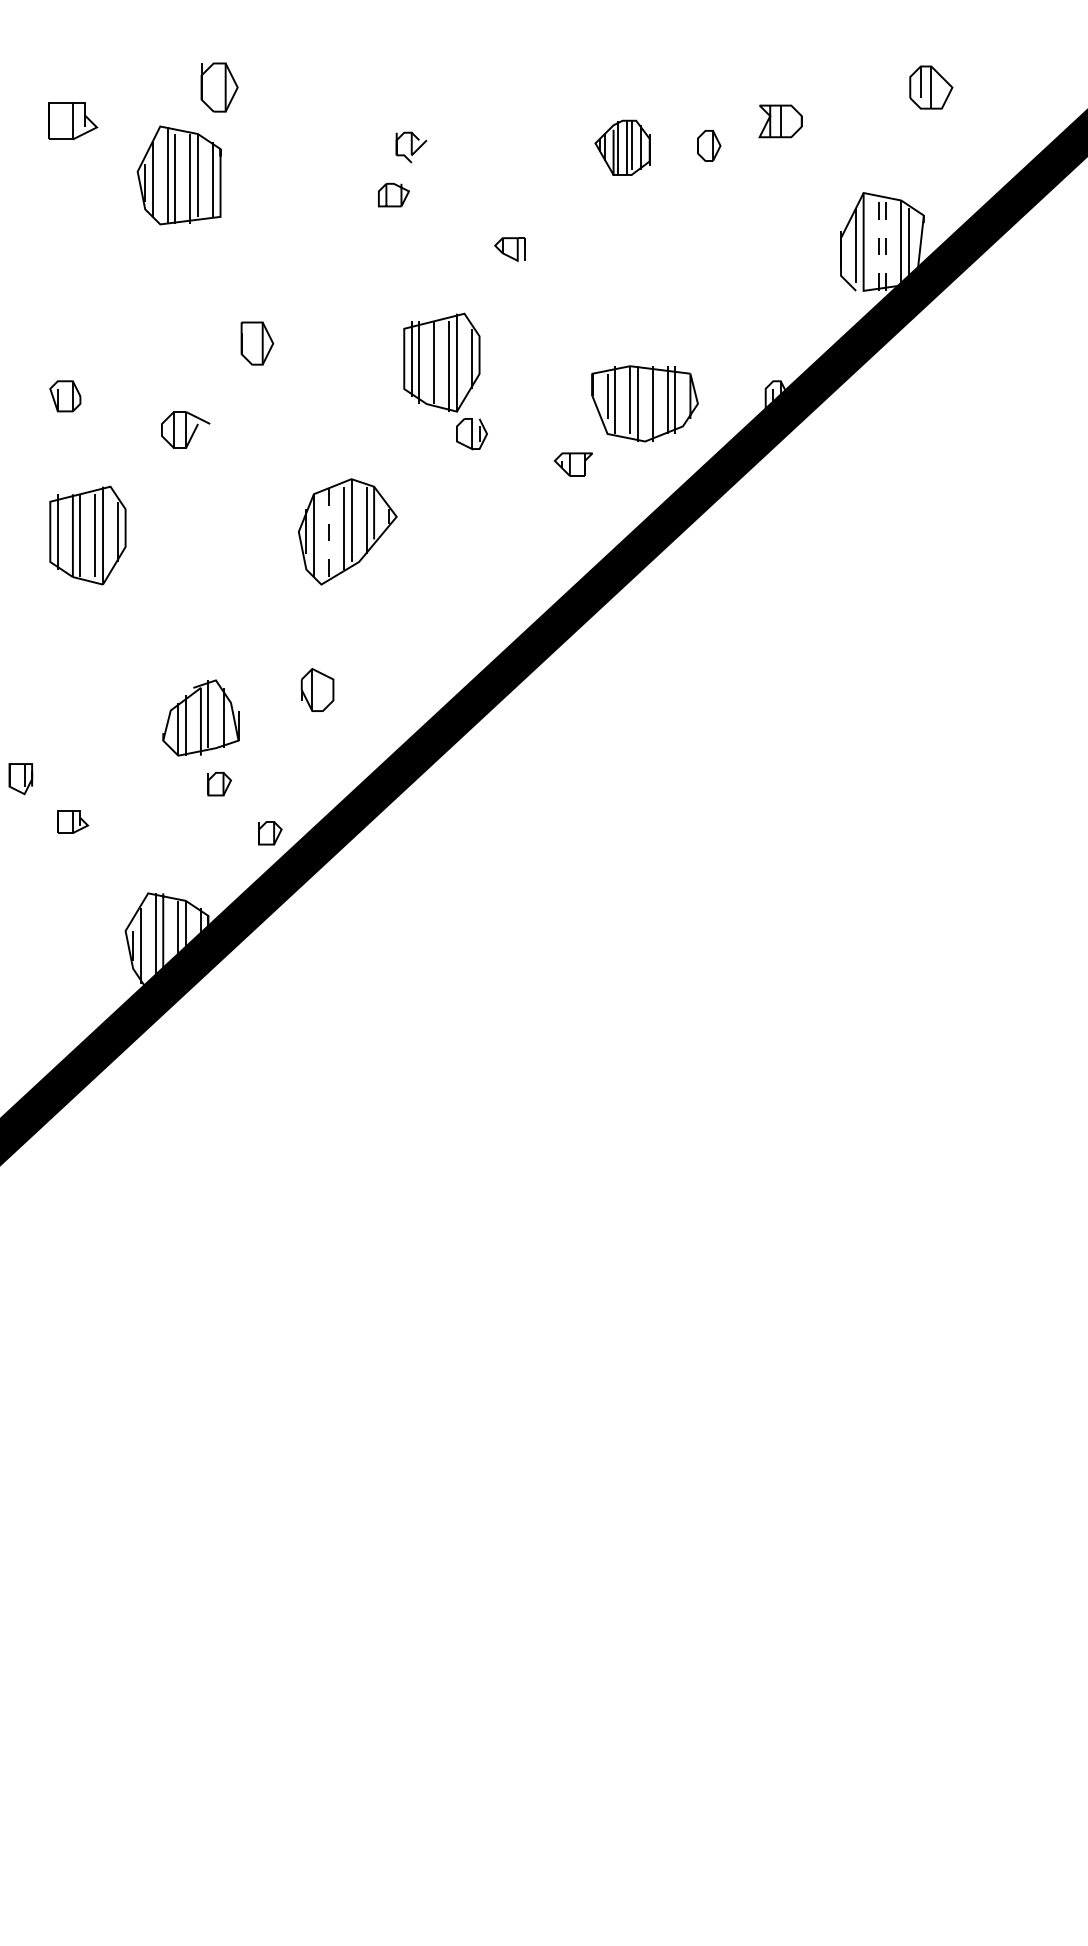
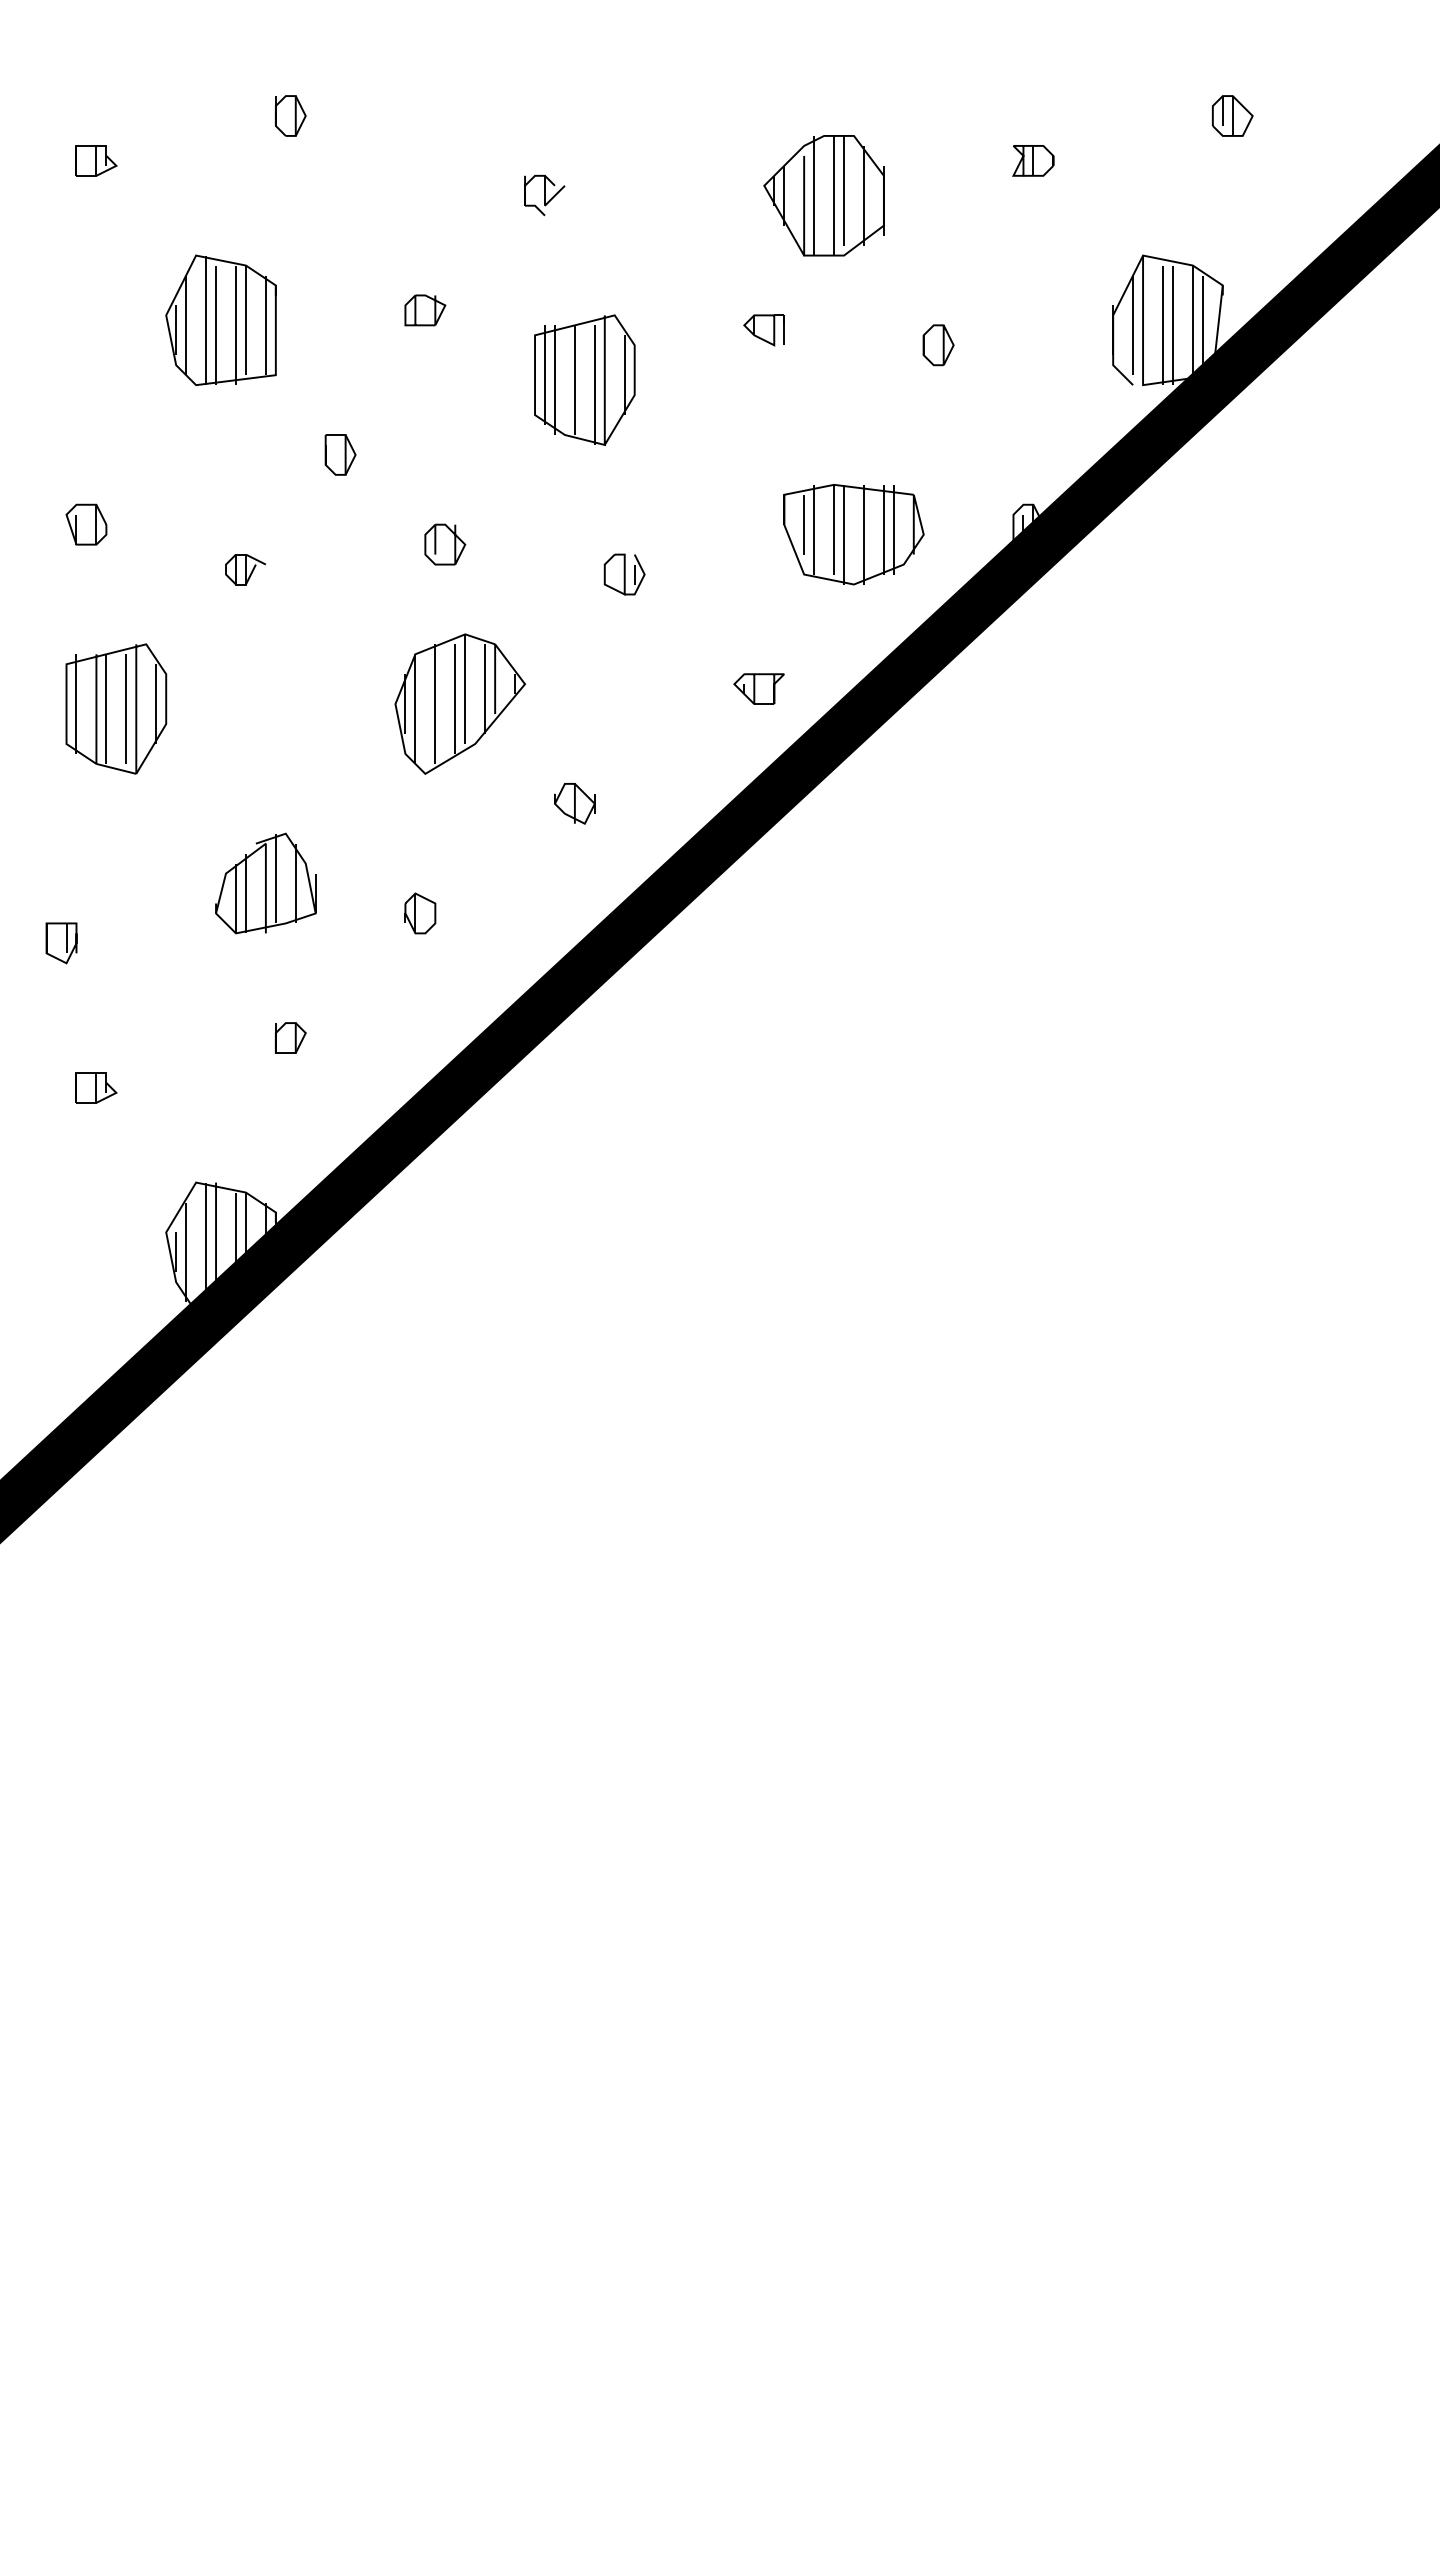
part: (219, 87) -> (290, 115), size x0.62
part: (931, 87) -> (1232, 115), size x0.71
part: (72, 121) -> (96, 160), size x0.62
part: (780, 121) -> (1033, 160), size x0.71
part: (709, 146) -> (938, 345), moved
part: (622, 147) -> (823, 195), size x1.67
part: (178, 174) -> (220, 319), moved
part: (394, 195) -> (425, 310), moved
line: (879, 245) -> (1163, 325), dashed -> solid
line: (885, 245) -> (1172, 325), dashed -> solid
part: (509, 249) -> (763, 330), moved
part: (257, 343) -> (340, 454), size x0.71
part: (441, 362) -> (584, 379), moved
part: (336, 411) -> (445, 544), added
part: (185, 430) -> (245, 569), size x0.62
part: (573, 464) -> (758, 688), moved
line: (329, 532) -> (435, 704), dashed -> solid
part: (434, 606) -> (574, 803), added
part: (317, 690) -> (420, 913), size x0.71
part: (200, 718) -> (265, 883), moved
part: (20, 779) -> (61, 943), moved
part: (270, 832) -> (357, 1102), removed

